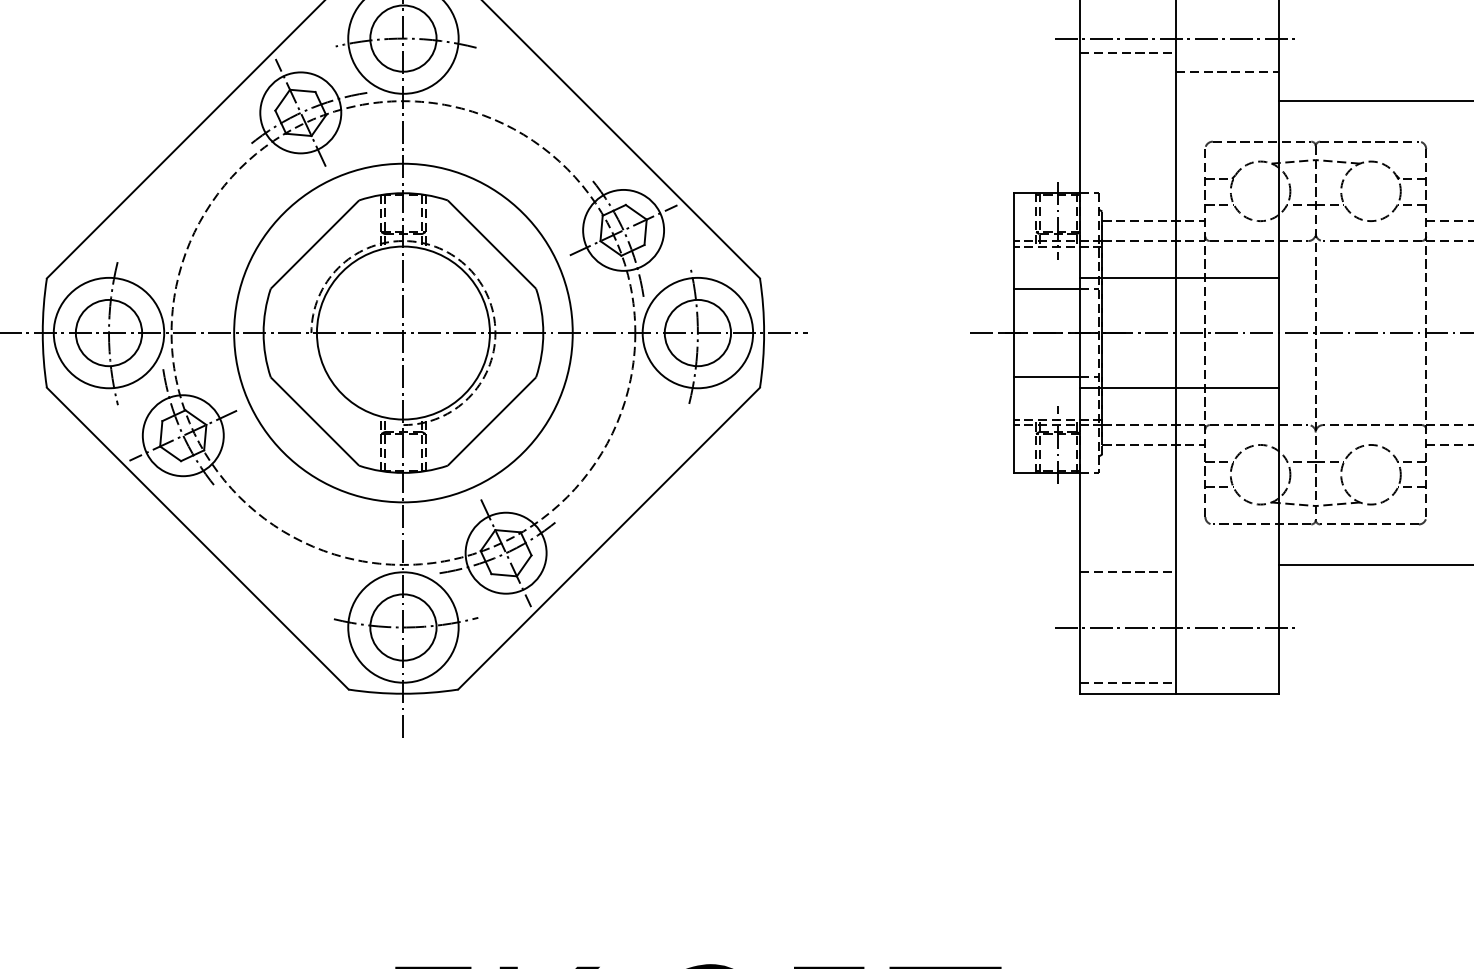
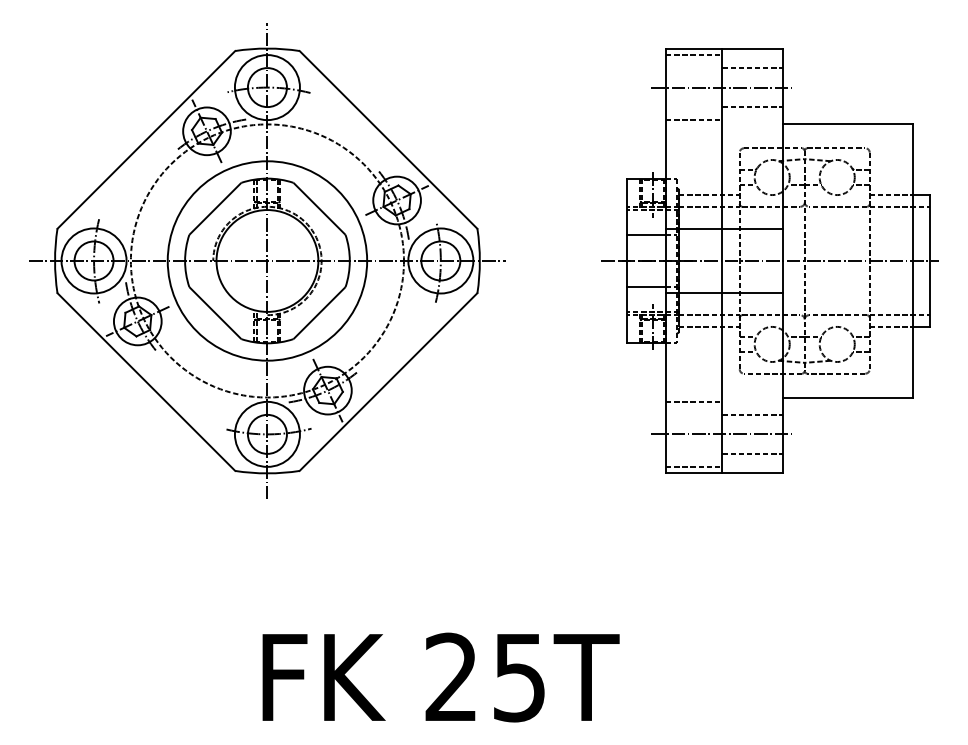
line: (1227, 6) -> (752, 68), added
line: (1128, 53) -> (694, 120), moved
line: (1227, 593) -> (752, 414), added
line: (1227, 659) -> (752, 453), added

